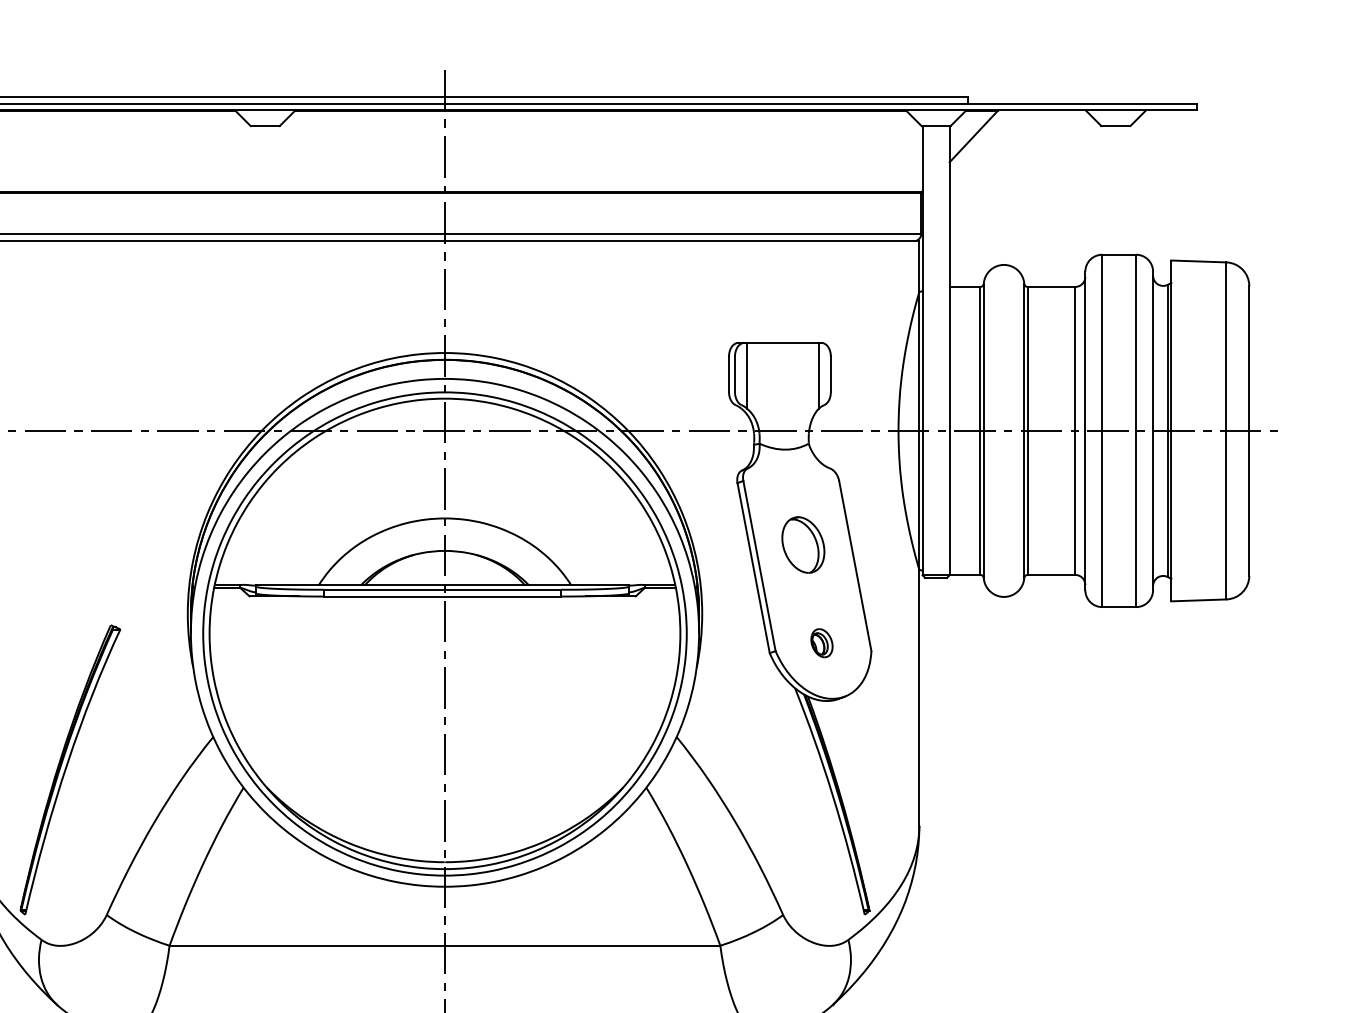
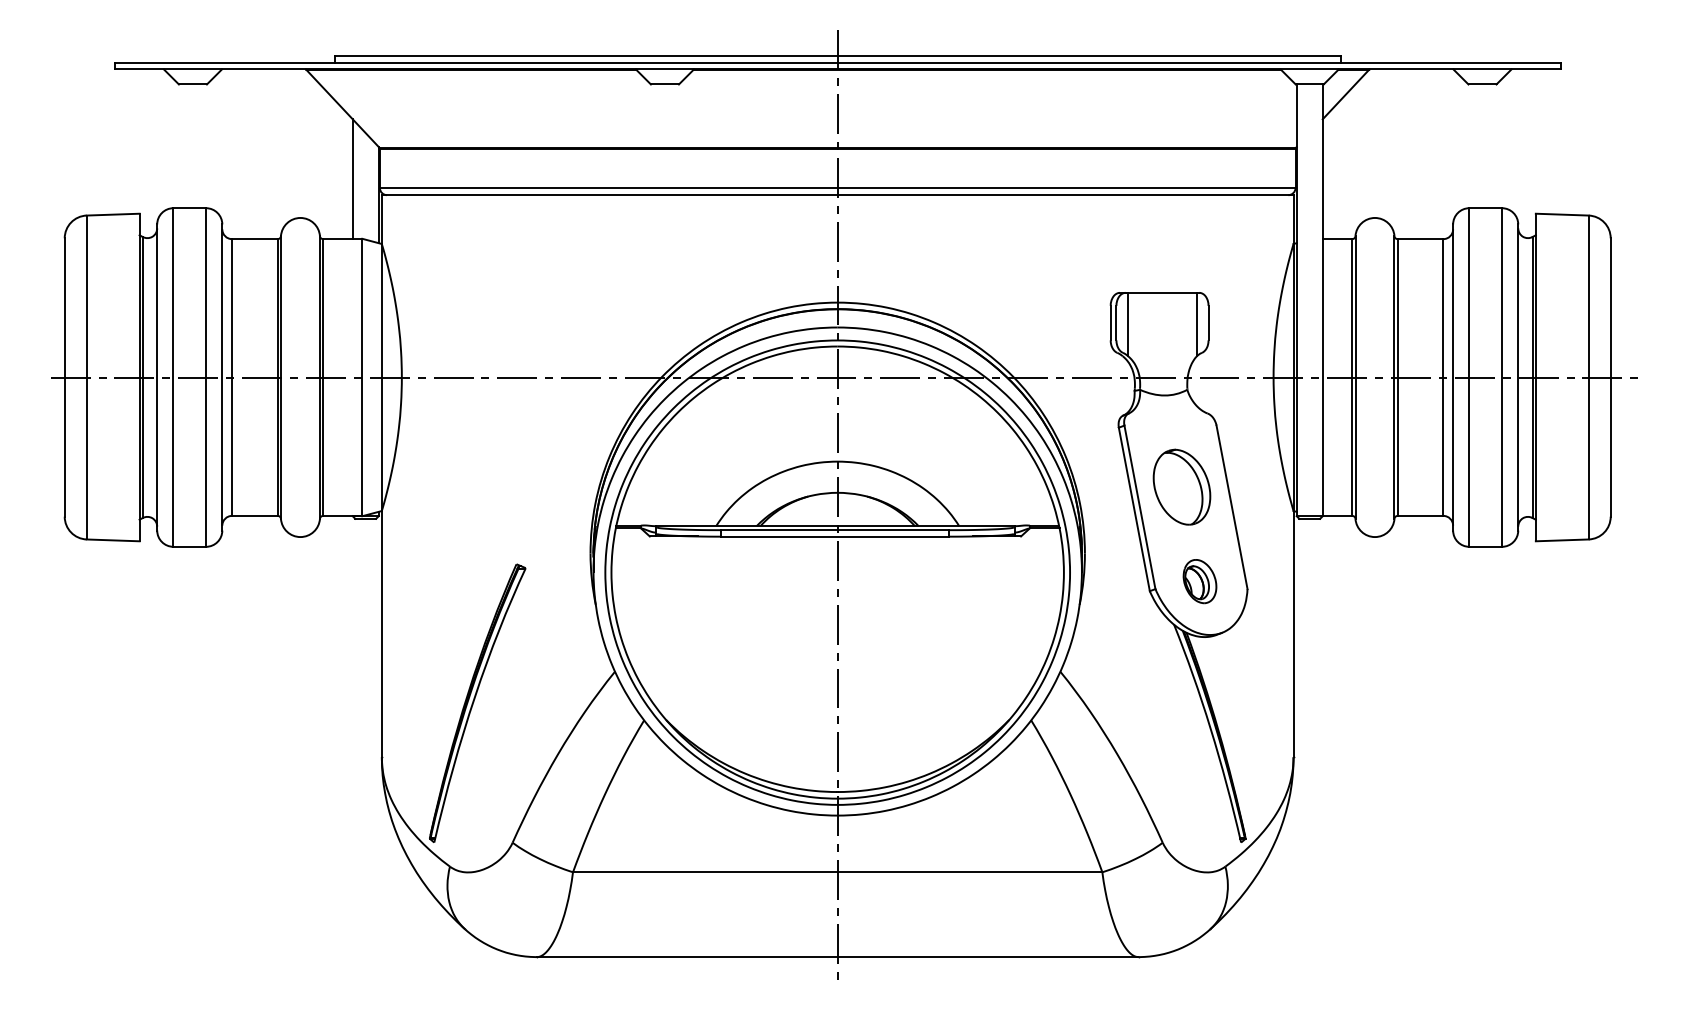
part: (803, 544) -> (1182, 486), size x1.4
part: (821, 643) -> (1199, 581), size x1.6

